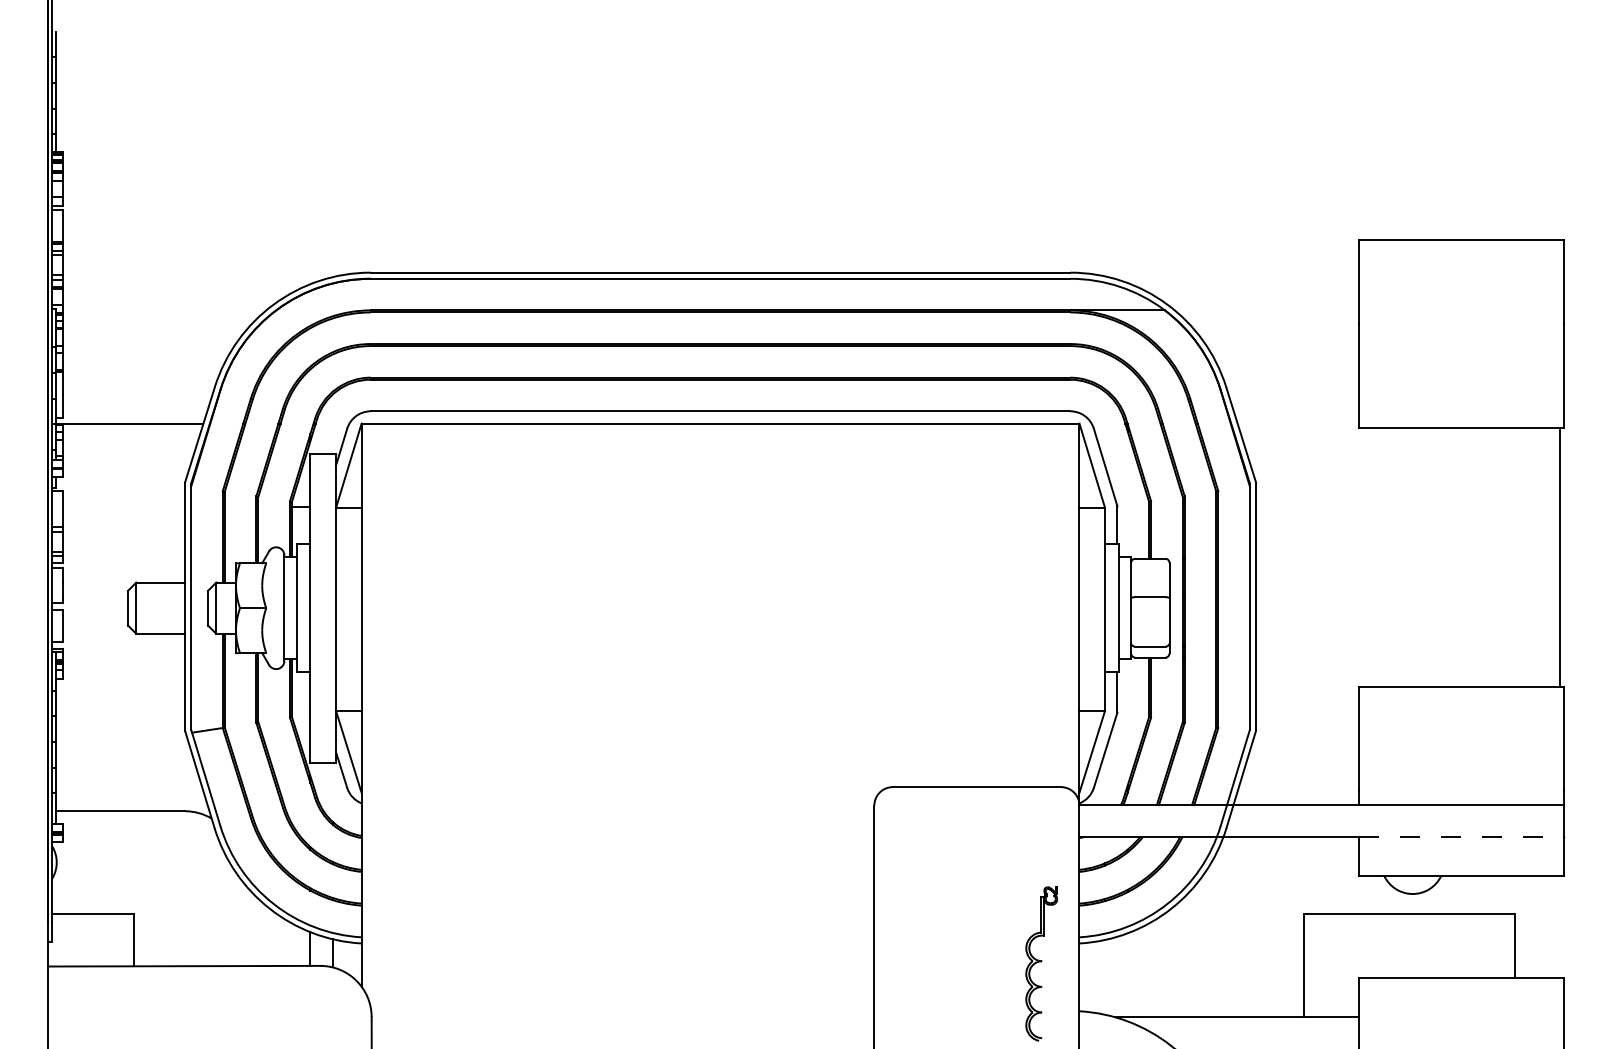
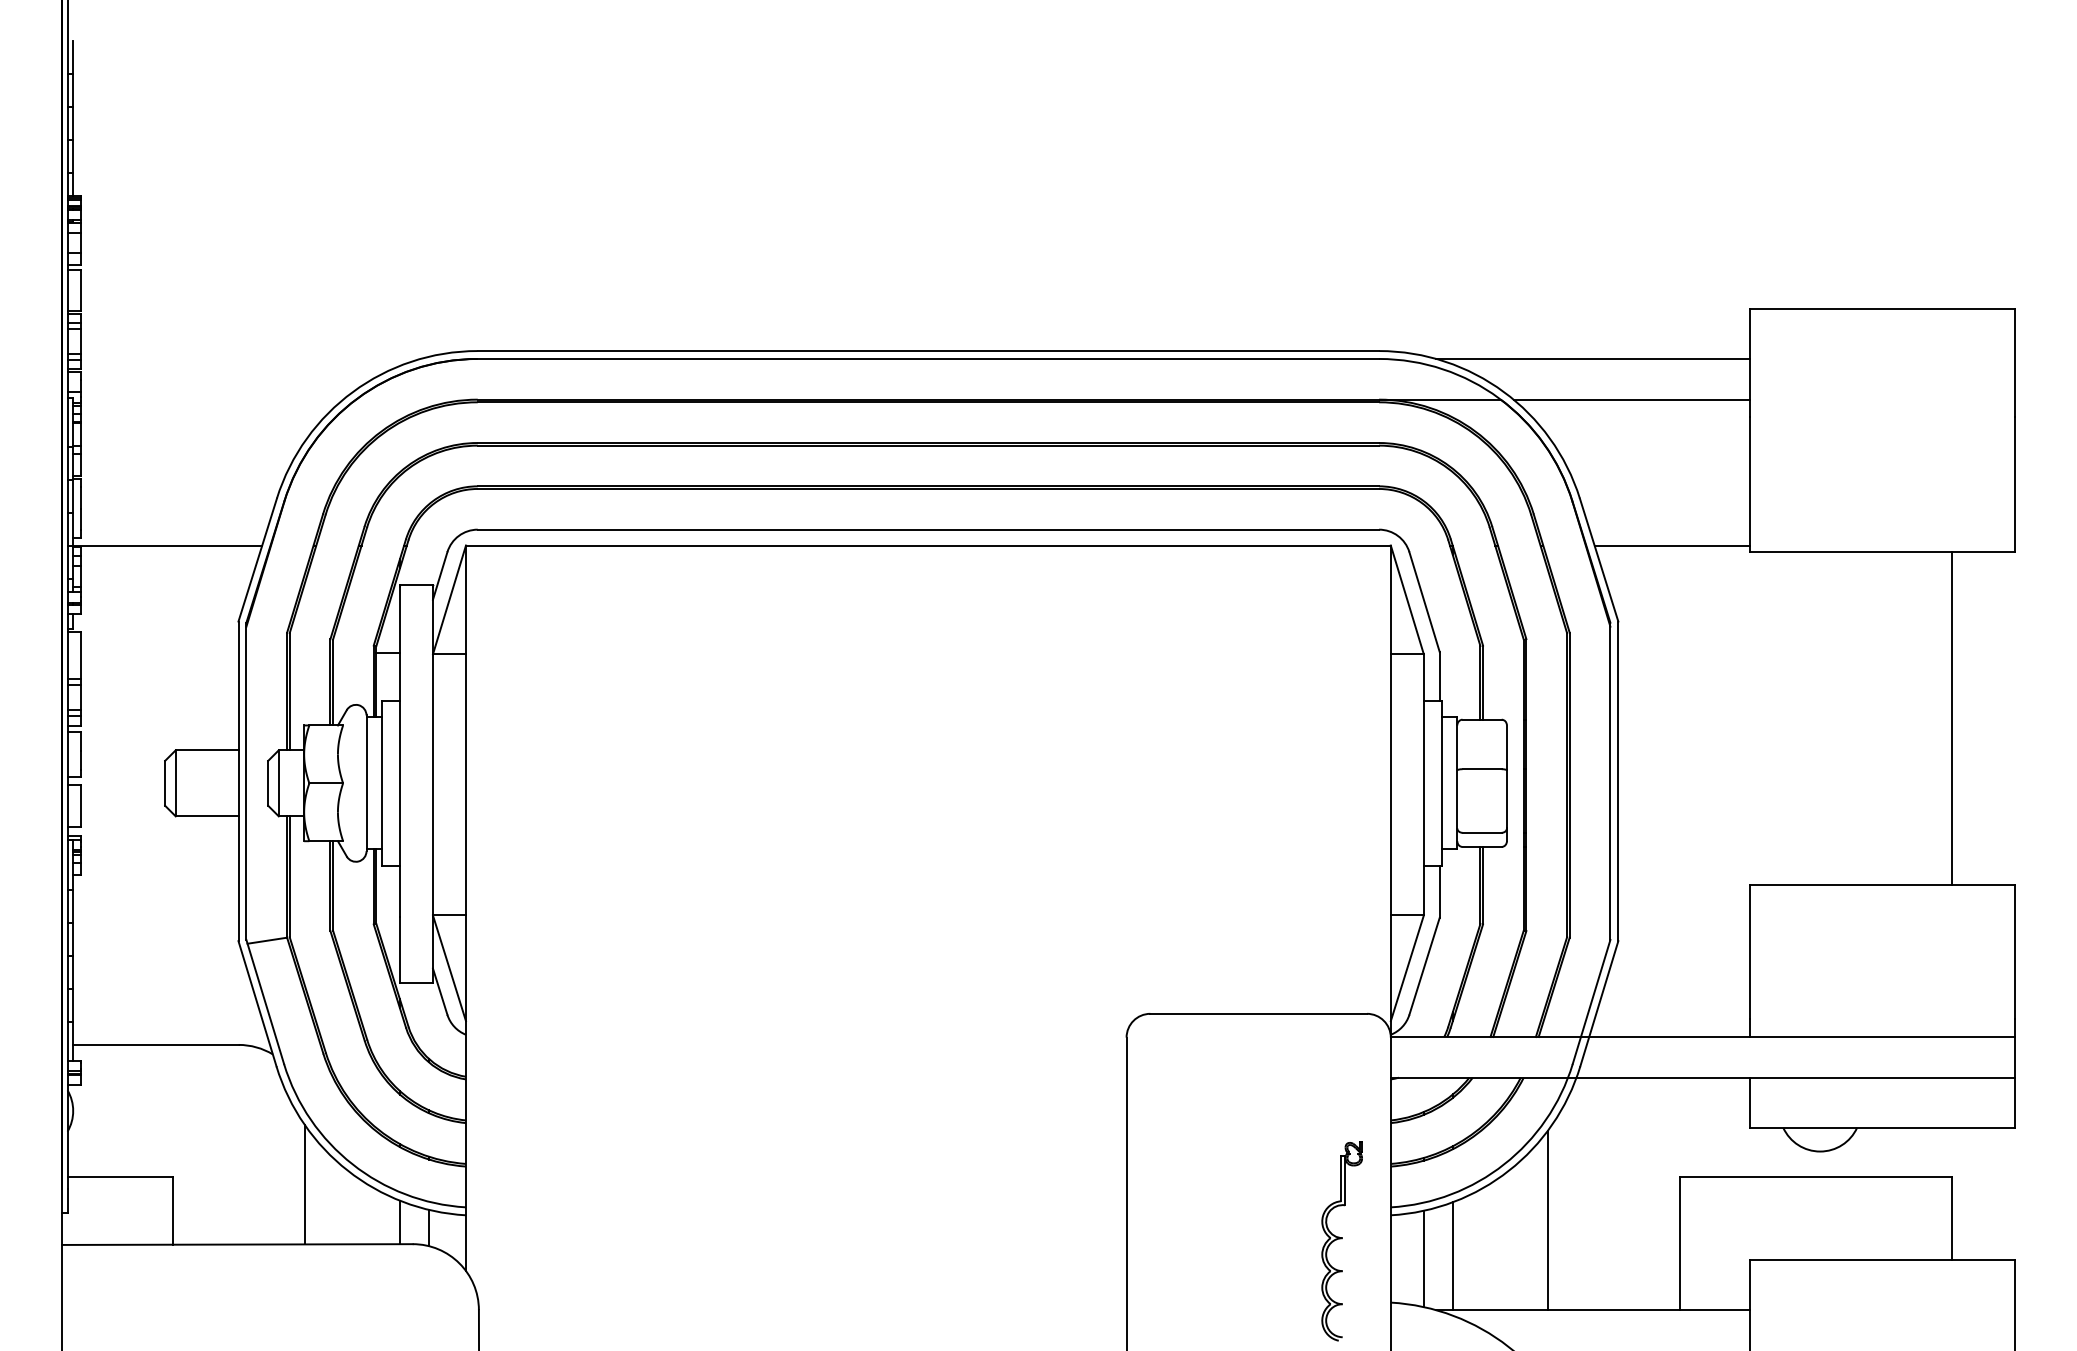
line: (1236, 278) -> (1593, 358), added
line: (1266, 310) -> (1631, 399), added
line: (1298, 423) -> (1672, 545), added
line: (1560, 557) -> (1952, 718), moved
line: (1461, 836) -> (1883, 1077), dashed -> solid
line: (236, 919) -> (304, 1184), added
line: (1201, 947) -> (1548, 1220), added
line: (1127, 975) -> (1452, 1256), added
line: (1104, 977) -> (1423, 1258), added

